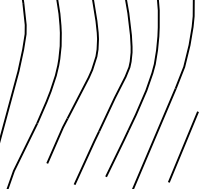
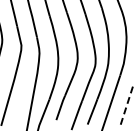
line: (182, 148) -> (126, 106), solid -> dashed

